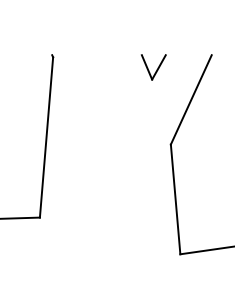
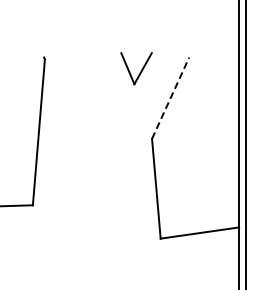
part: (153, 67) -> (136, 68), size x1.4
line: (191, 100) -> (170, 98), solid -> dashed

